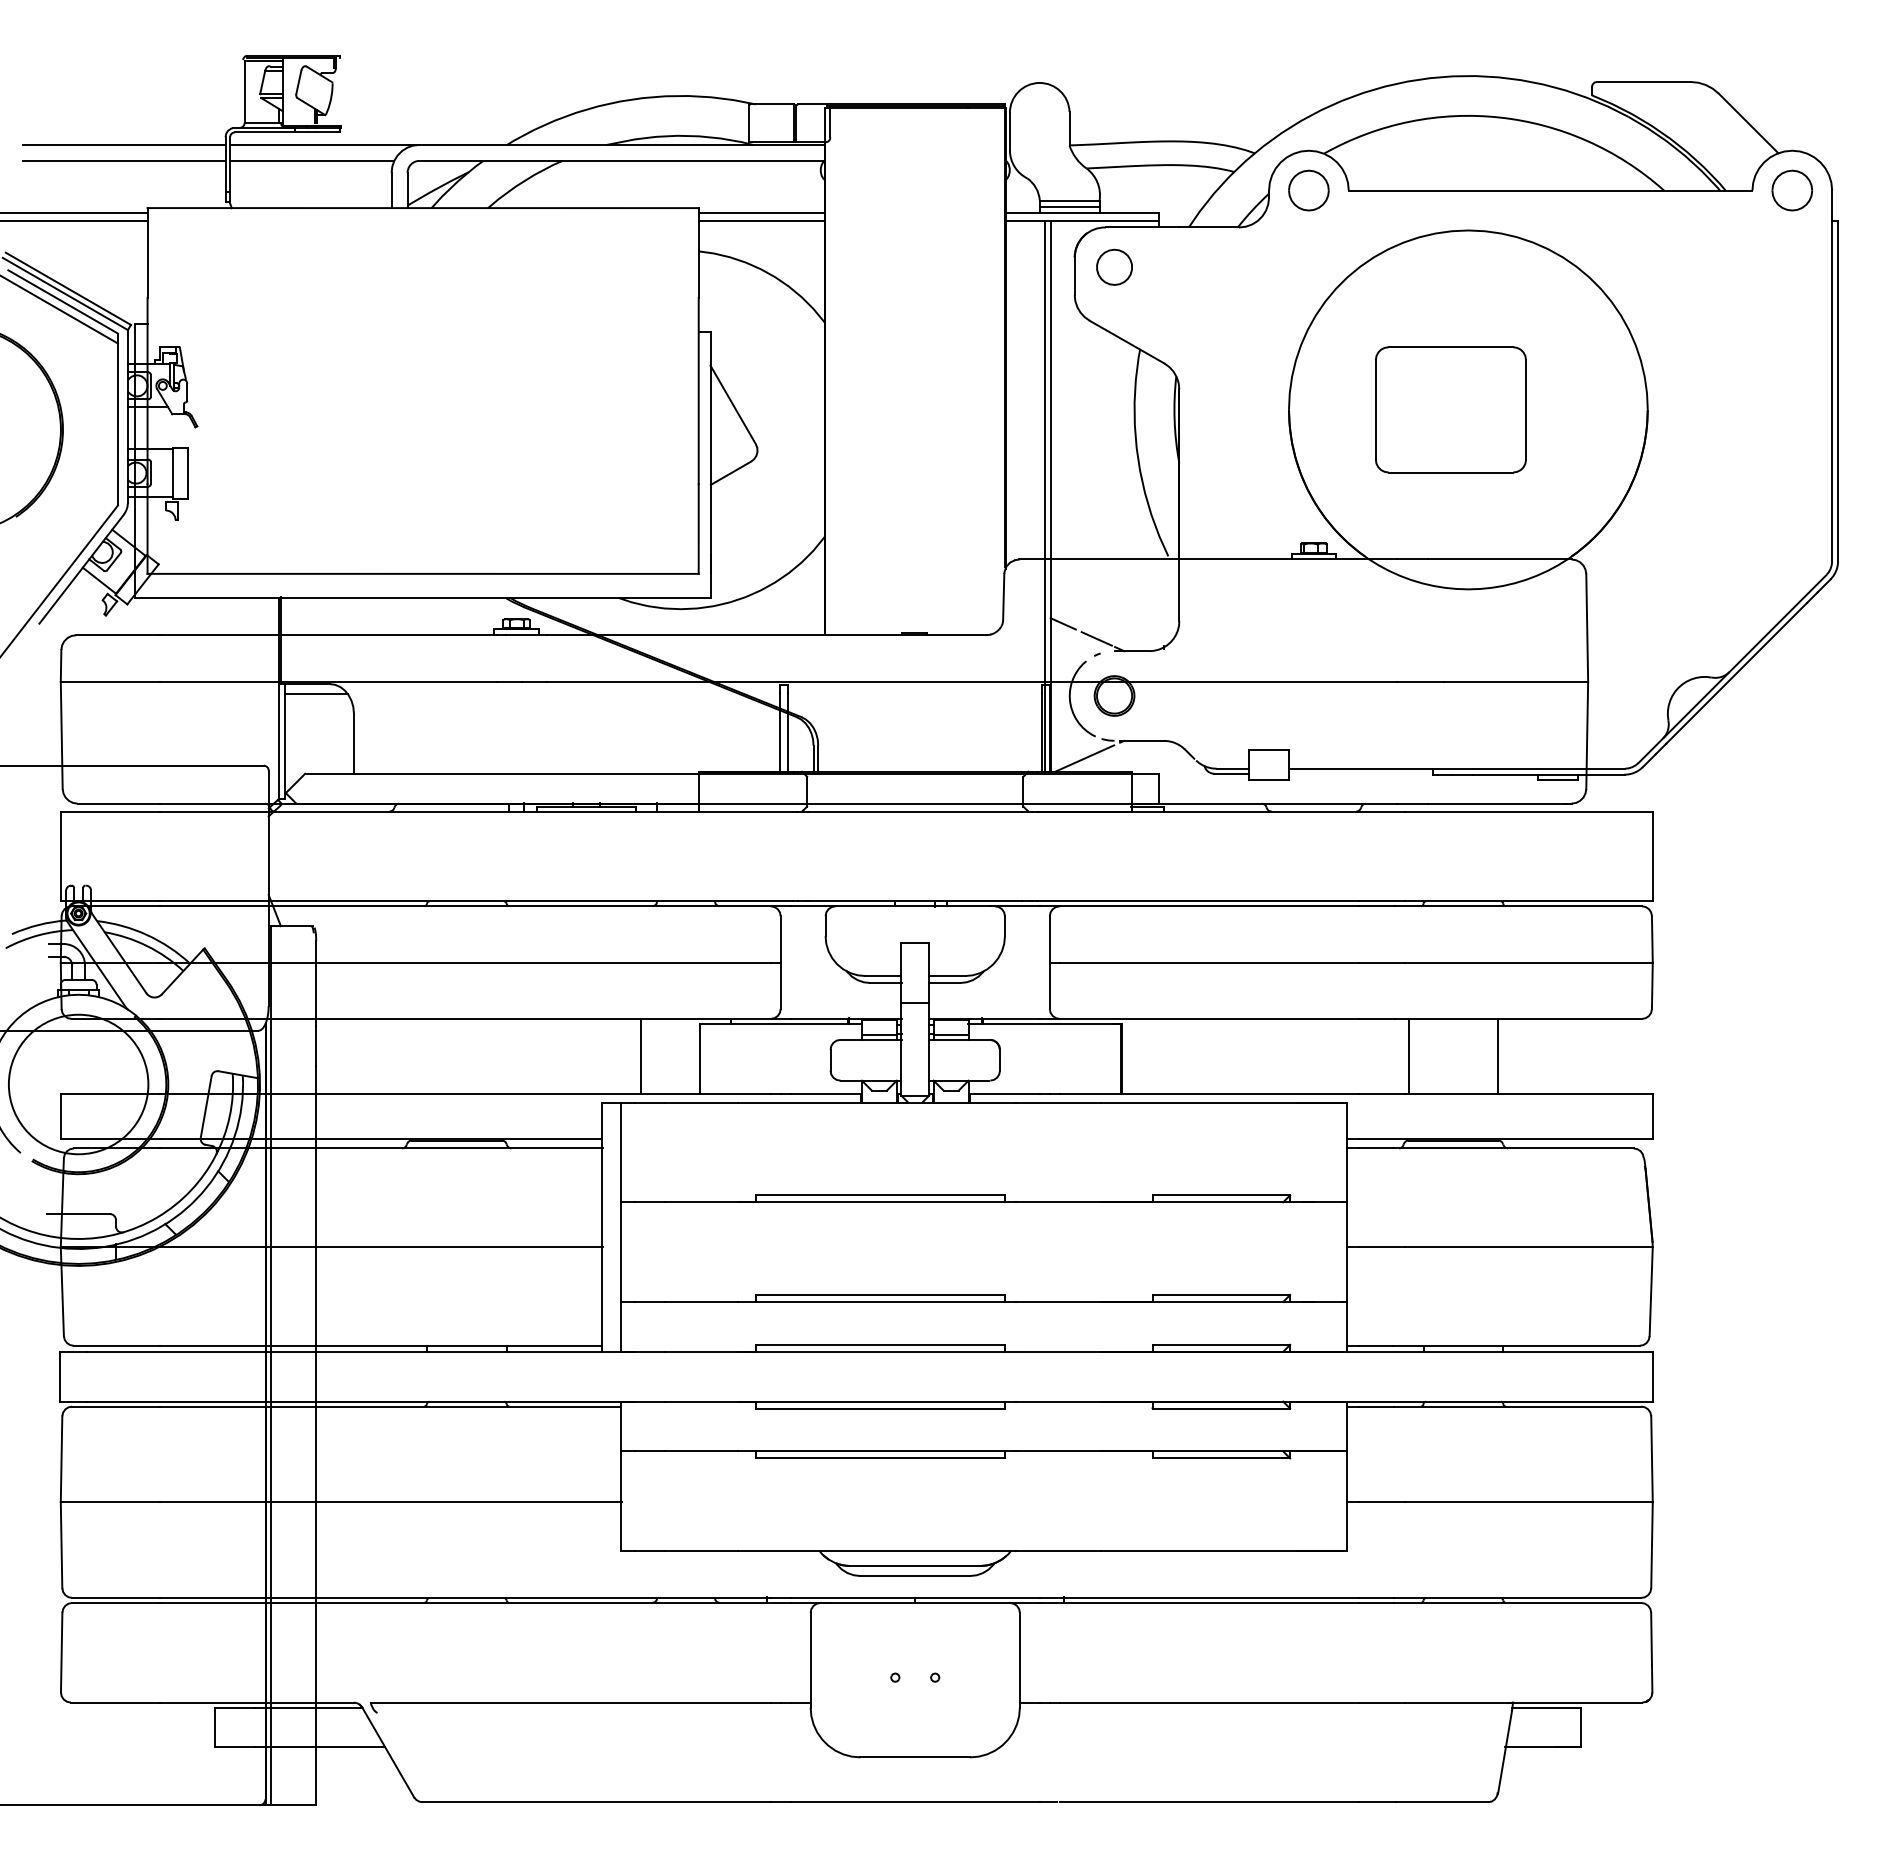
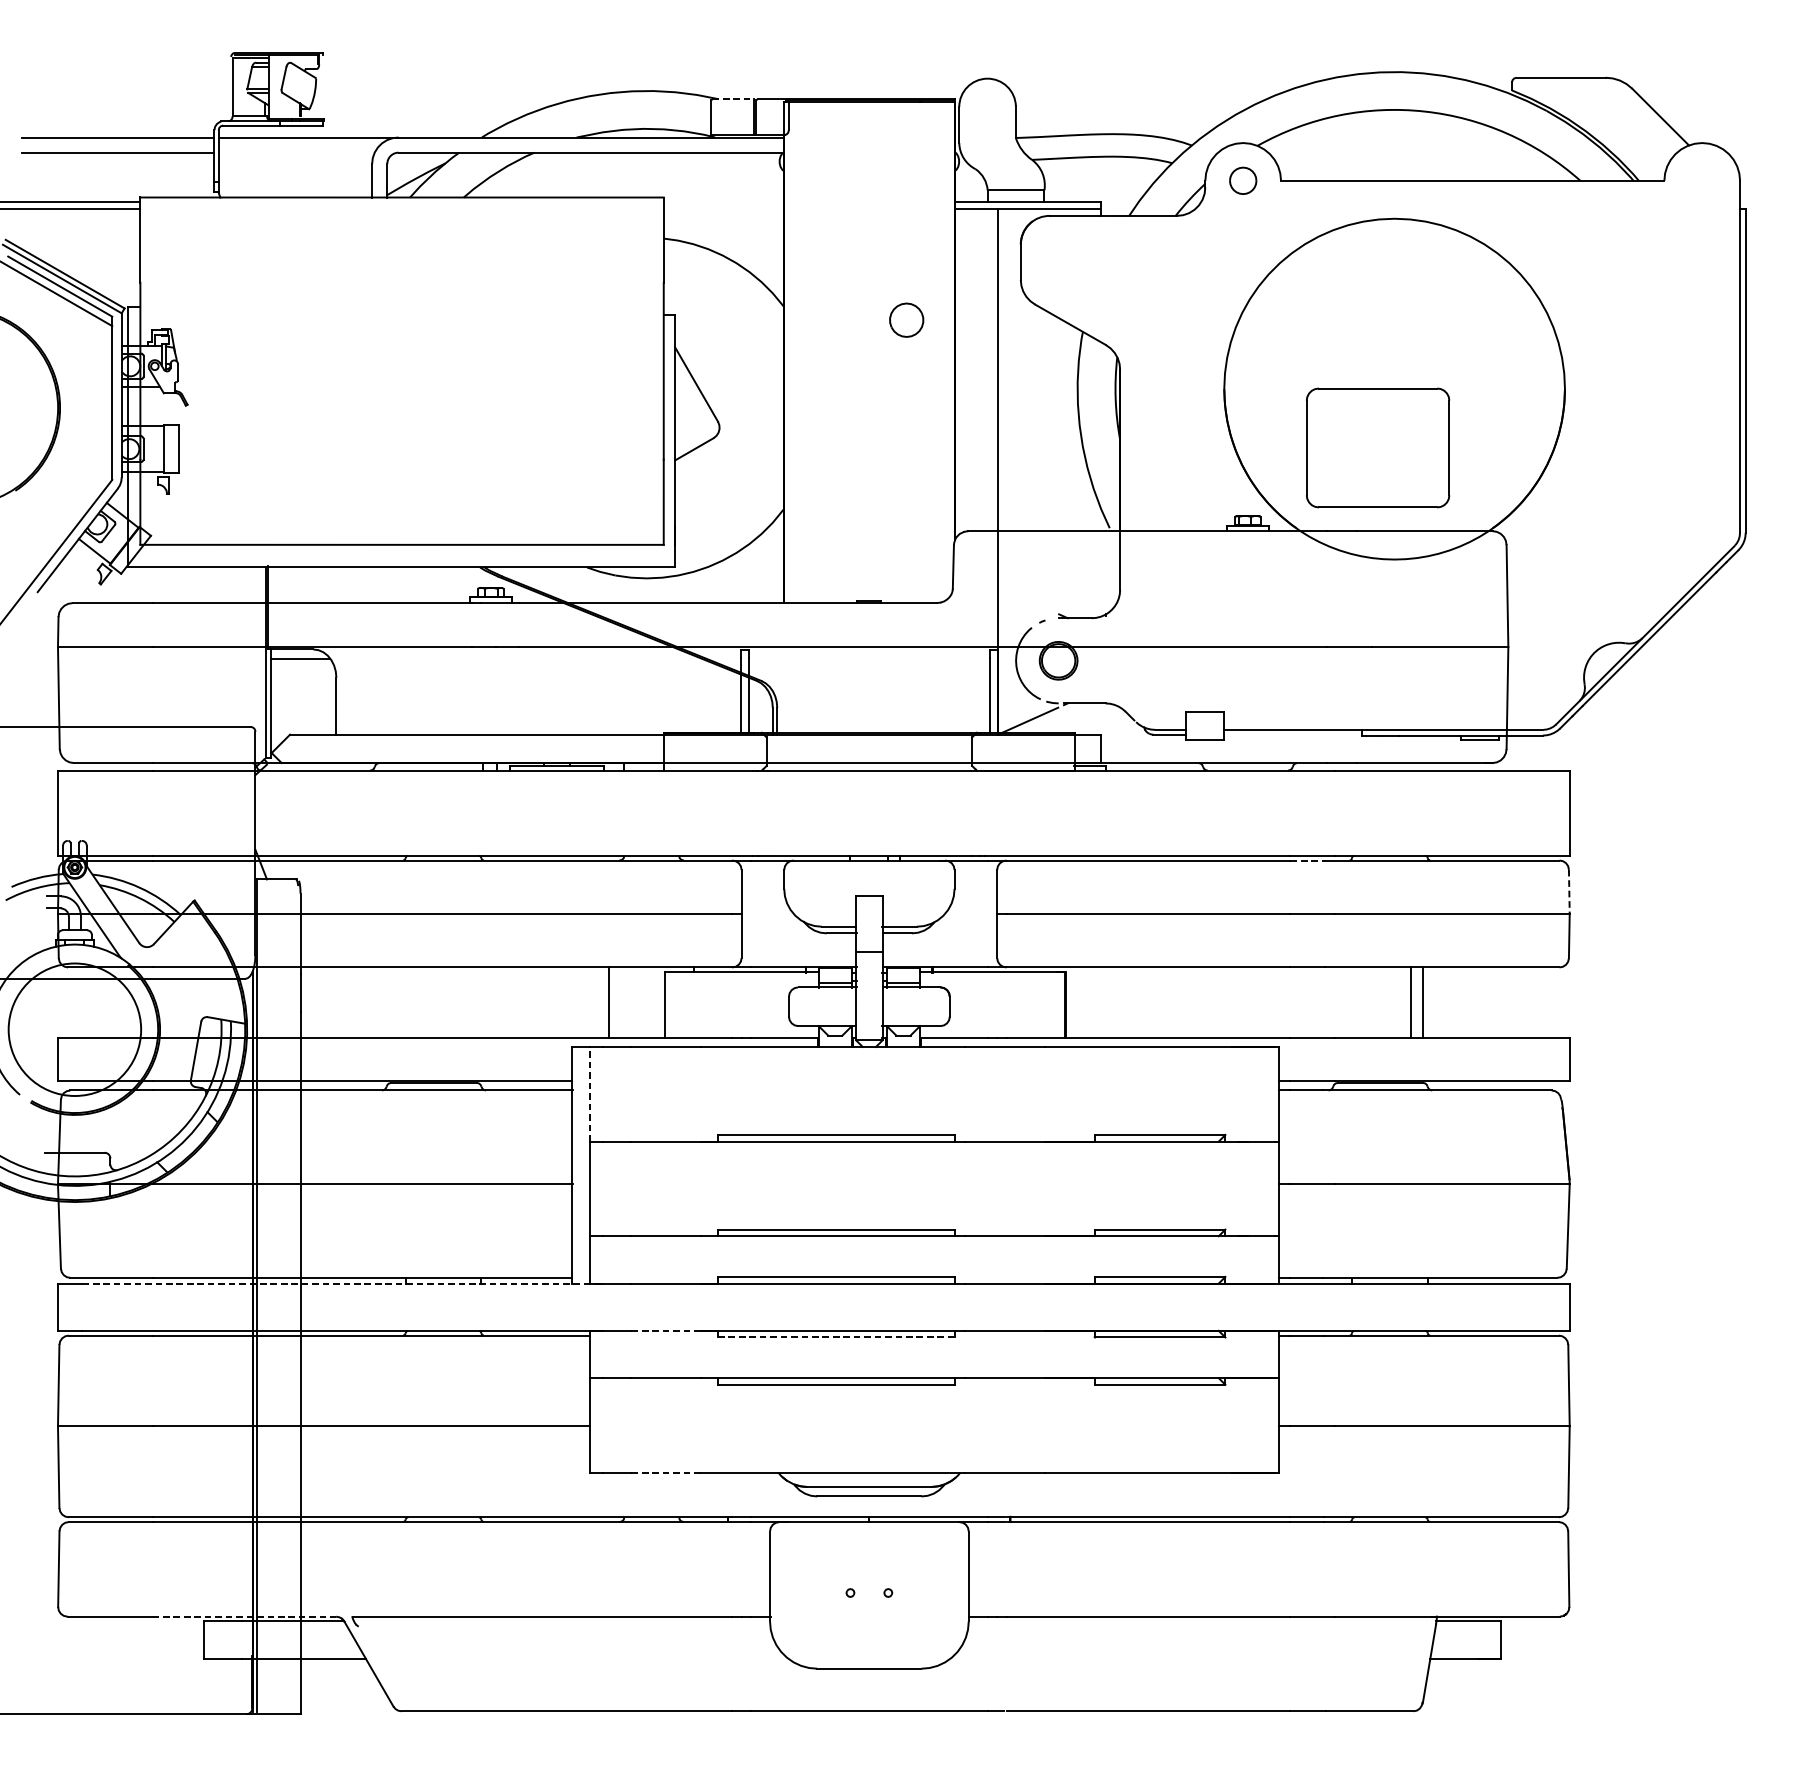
line: (771, 104) -> (732, 99), solid -> dashed
line: (312, 160) -> (297, 152), removed
part: (1308, 190) -> (1242, 180), size x0.7
part: (1792, 190) -> (1702, 180), removed
line: (1069, 206) -> (1015, 195), removed
line: (761, 212) -> (723, 201), removed
line: (761, 220) -> (723, 209), removed
part: (1114, 266) -> (906, 319), moved
part: (1450, 409) -> (1377, 447), moved
line: (1044, 496) -> (992, 471), removed
line: (1062, 623) -> (1009, 591), removed
line: (1096, 638) -> (1041, 606), removed
line: (1377, 906) -> (1308, 860), solid -> dashed
line: (1652, 939) -> (1569, 892), solid -> dashed
line: (1408, 1055) -> (1410, 1002), moved
line: (621, 1152) -> (590, 1094), solid -> dashed
line: (360, 1351) -> (342, 1283), solid -> dashed
line: (701, 1401) -> (666, 1330), solid -> dashed
line: (880, 1408) -> (836, 1337), solid -> dashed
line: (701, 1551) -> (666, 1473), solid -> dashed
line: (257, 1702) -> (244, 1616), solid -> dashed

